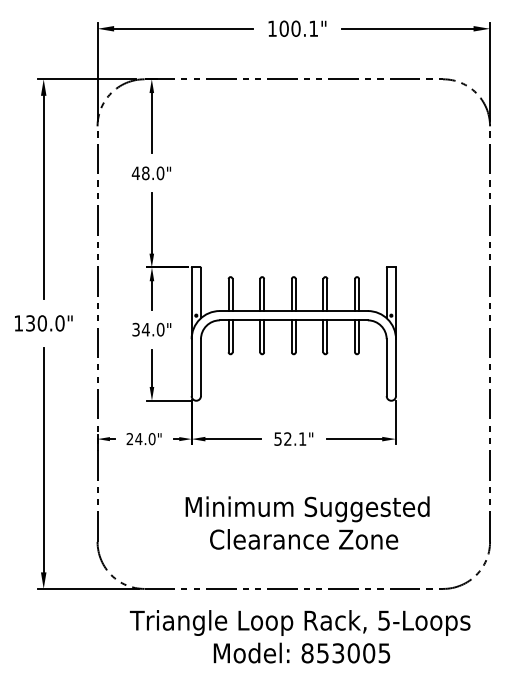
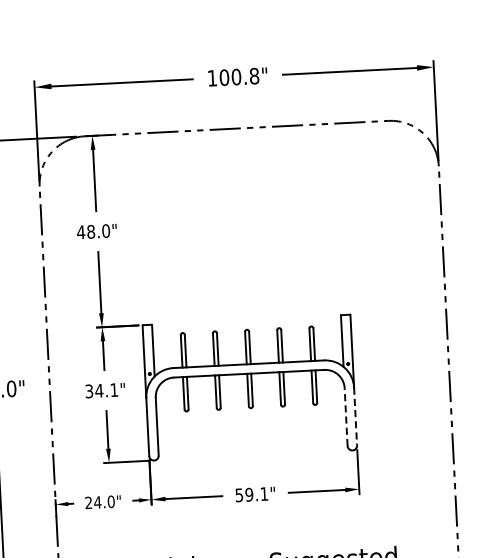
text: (313, 28) -> (254, 75), 100.1" -> 100.8"
text: (160, 329) -> (114, 389), 34.0" -> 34.1"
line: (386, 367) -> (345, 416), solid -> dashed
line: (395, 368) -> (355, 417), solid -> dashed
text: (287, 438) -> (248, 494), 52.1" -> 59.1"

